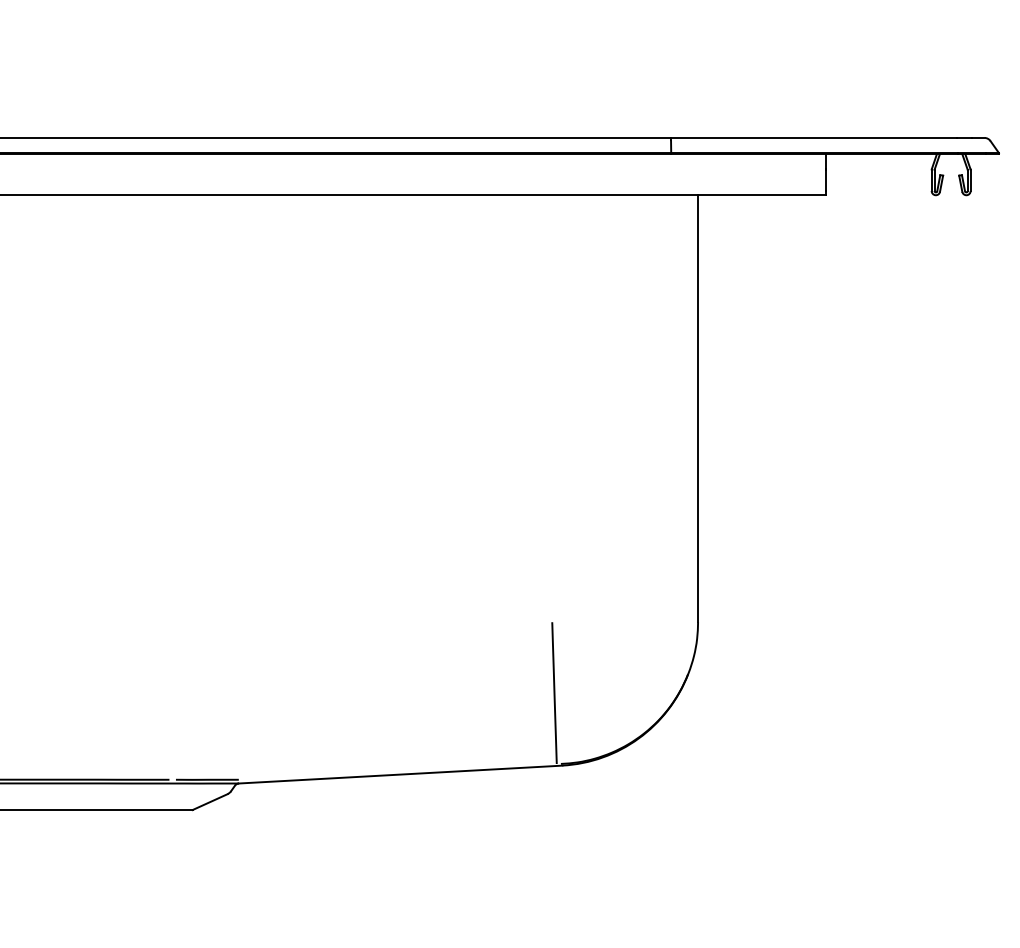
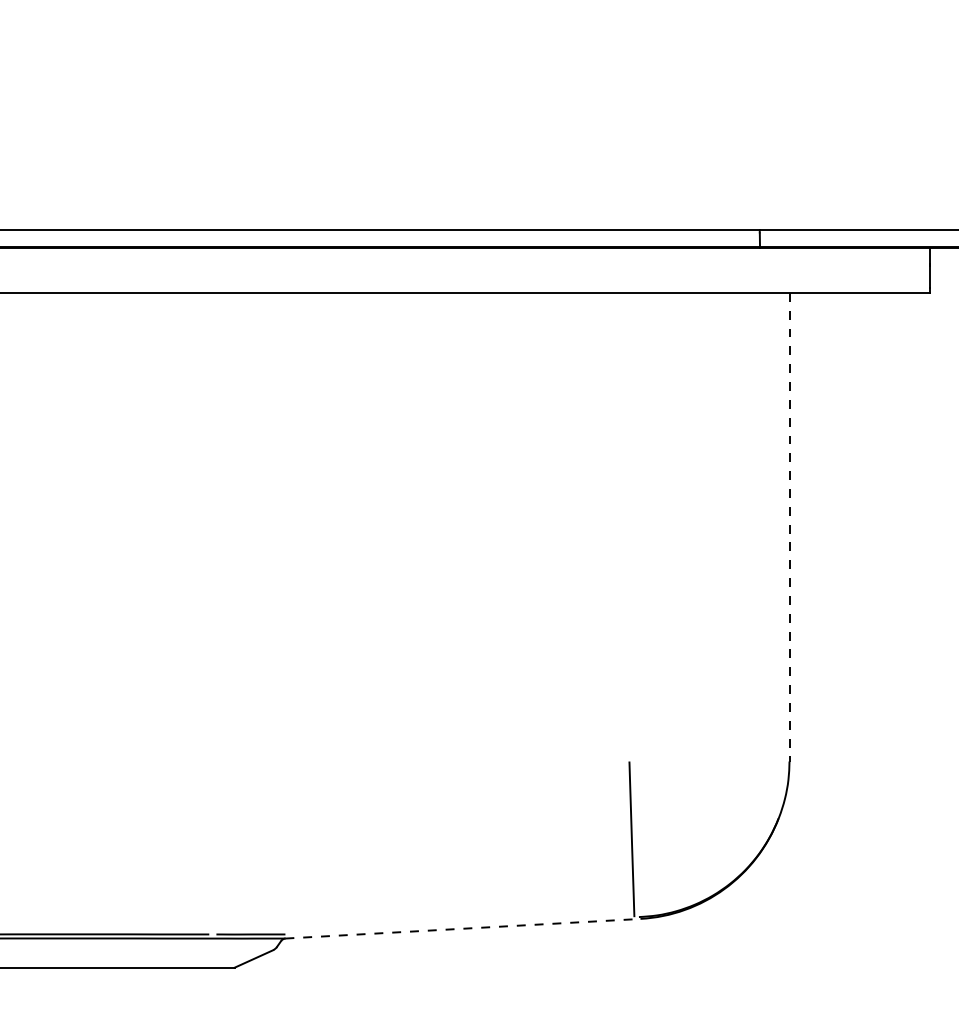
line: (698, 409) -> (789, 528), solid -> dashed
line: (401, 774) -> (463, 928), solid -> dashed

